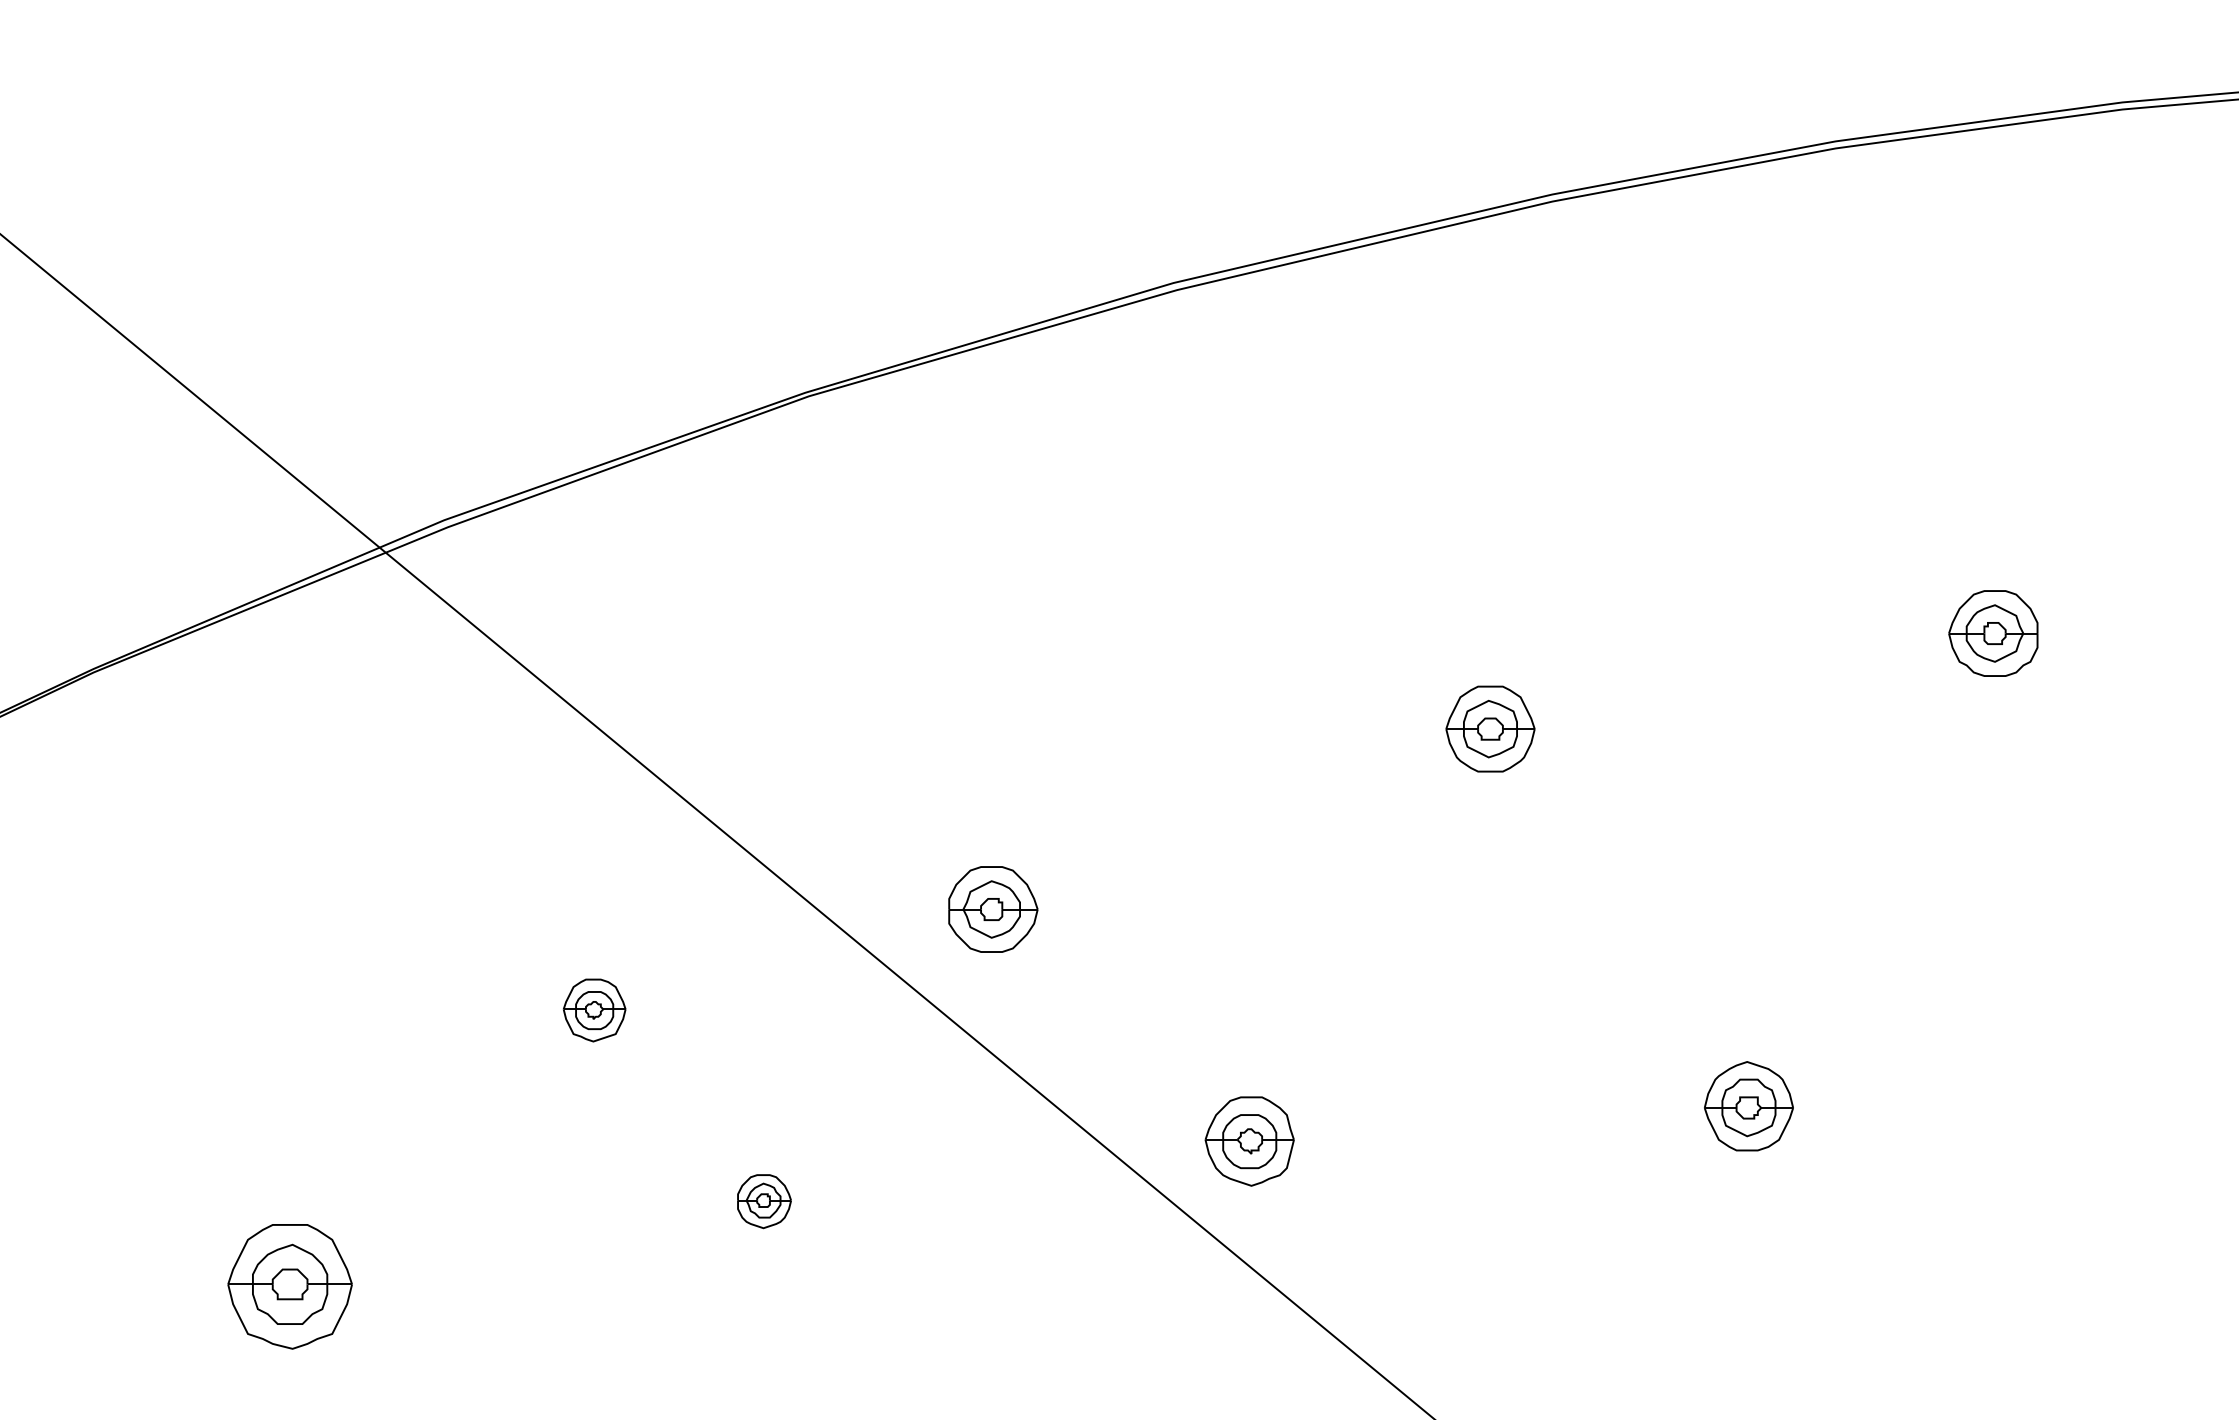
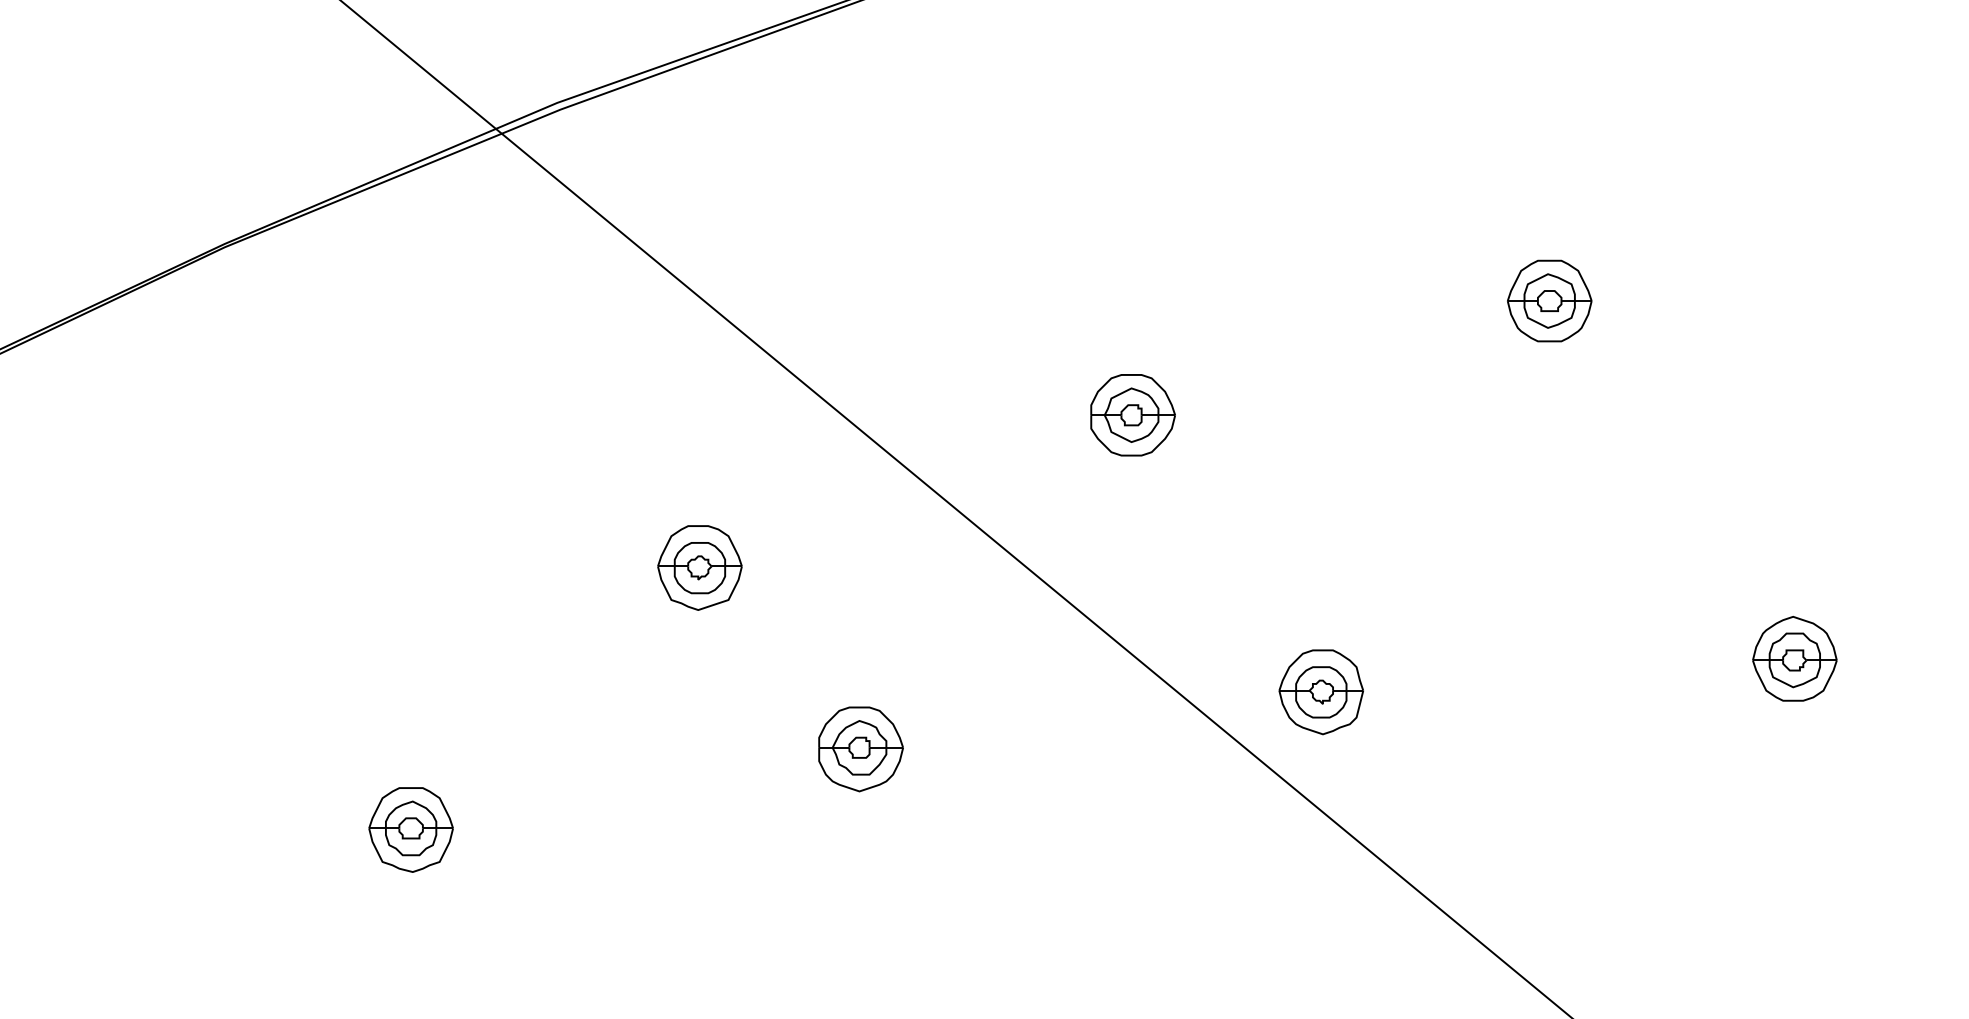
part: (993, 909) -> (1133, 415), moved
part: (594, 1010) -> (699, 567), size x1.43
part: (764, 1201) -> (861, 749), size x1.67
part: (290, 1286) -> (411, 829), size x0.71

